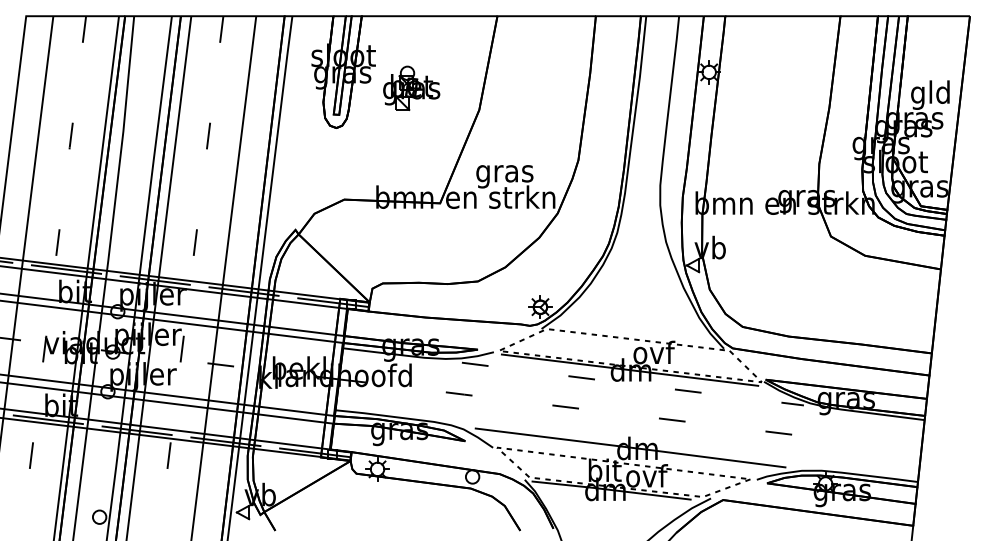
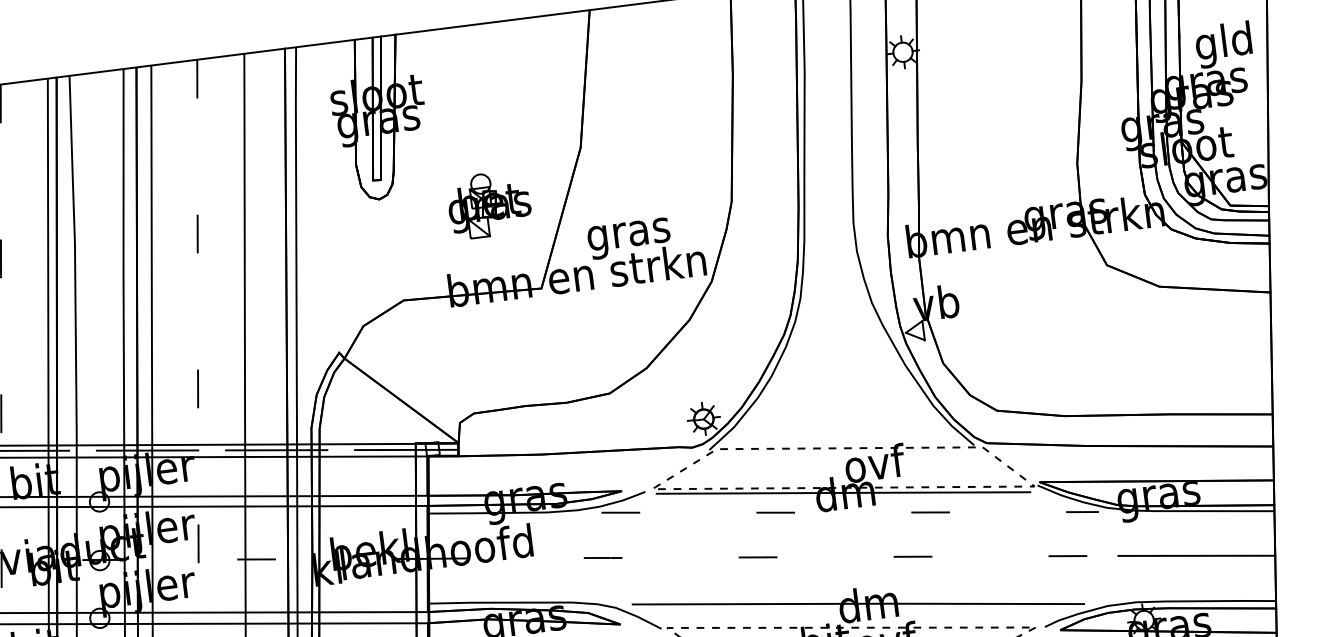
part: (411, 87) -> (489, 203), moved
line: (867, 443) -> (1196, 555), added

